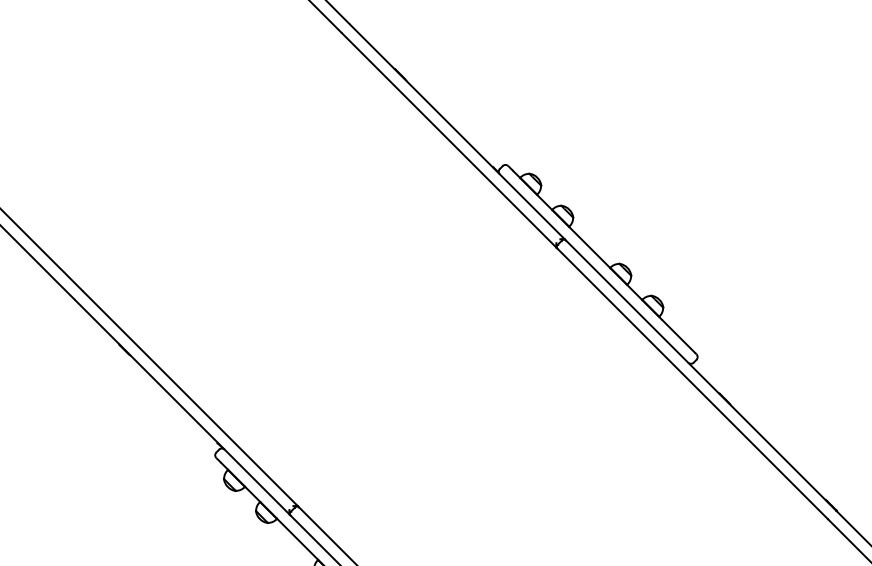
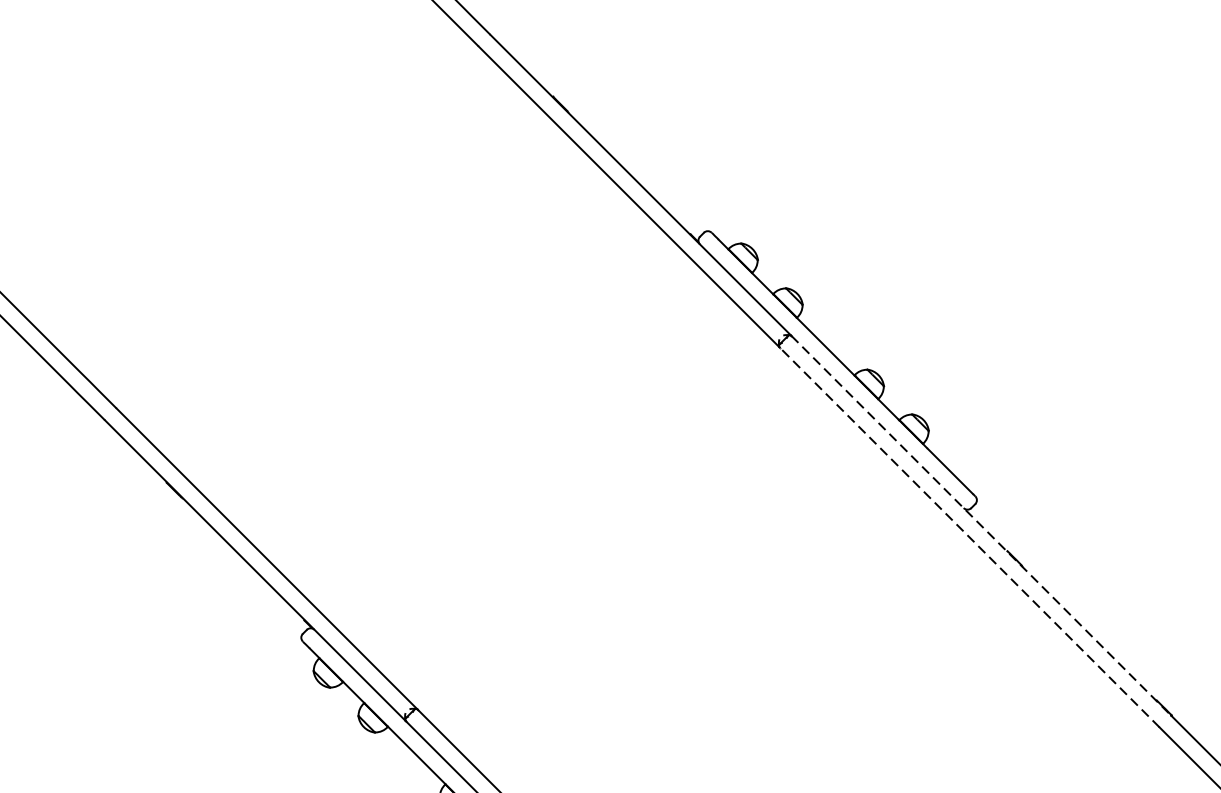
line: (700, 375) -> (980, 526), solid -> dashed
line: (692, 383) -> (969, 537), solid -> dashed

